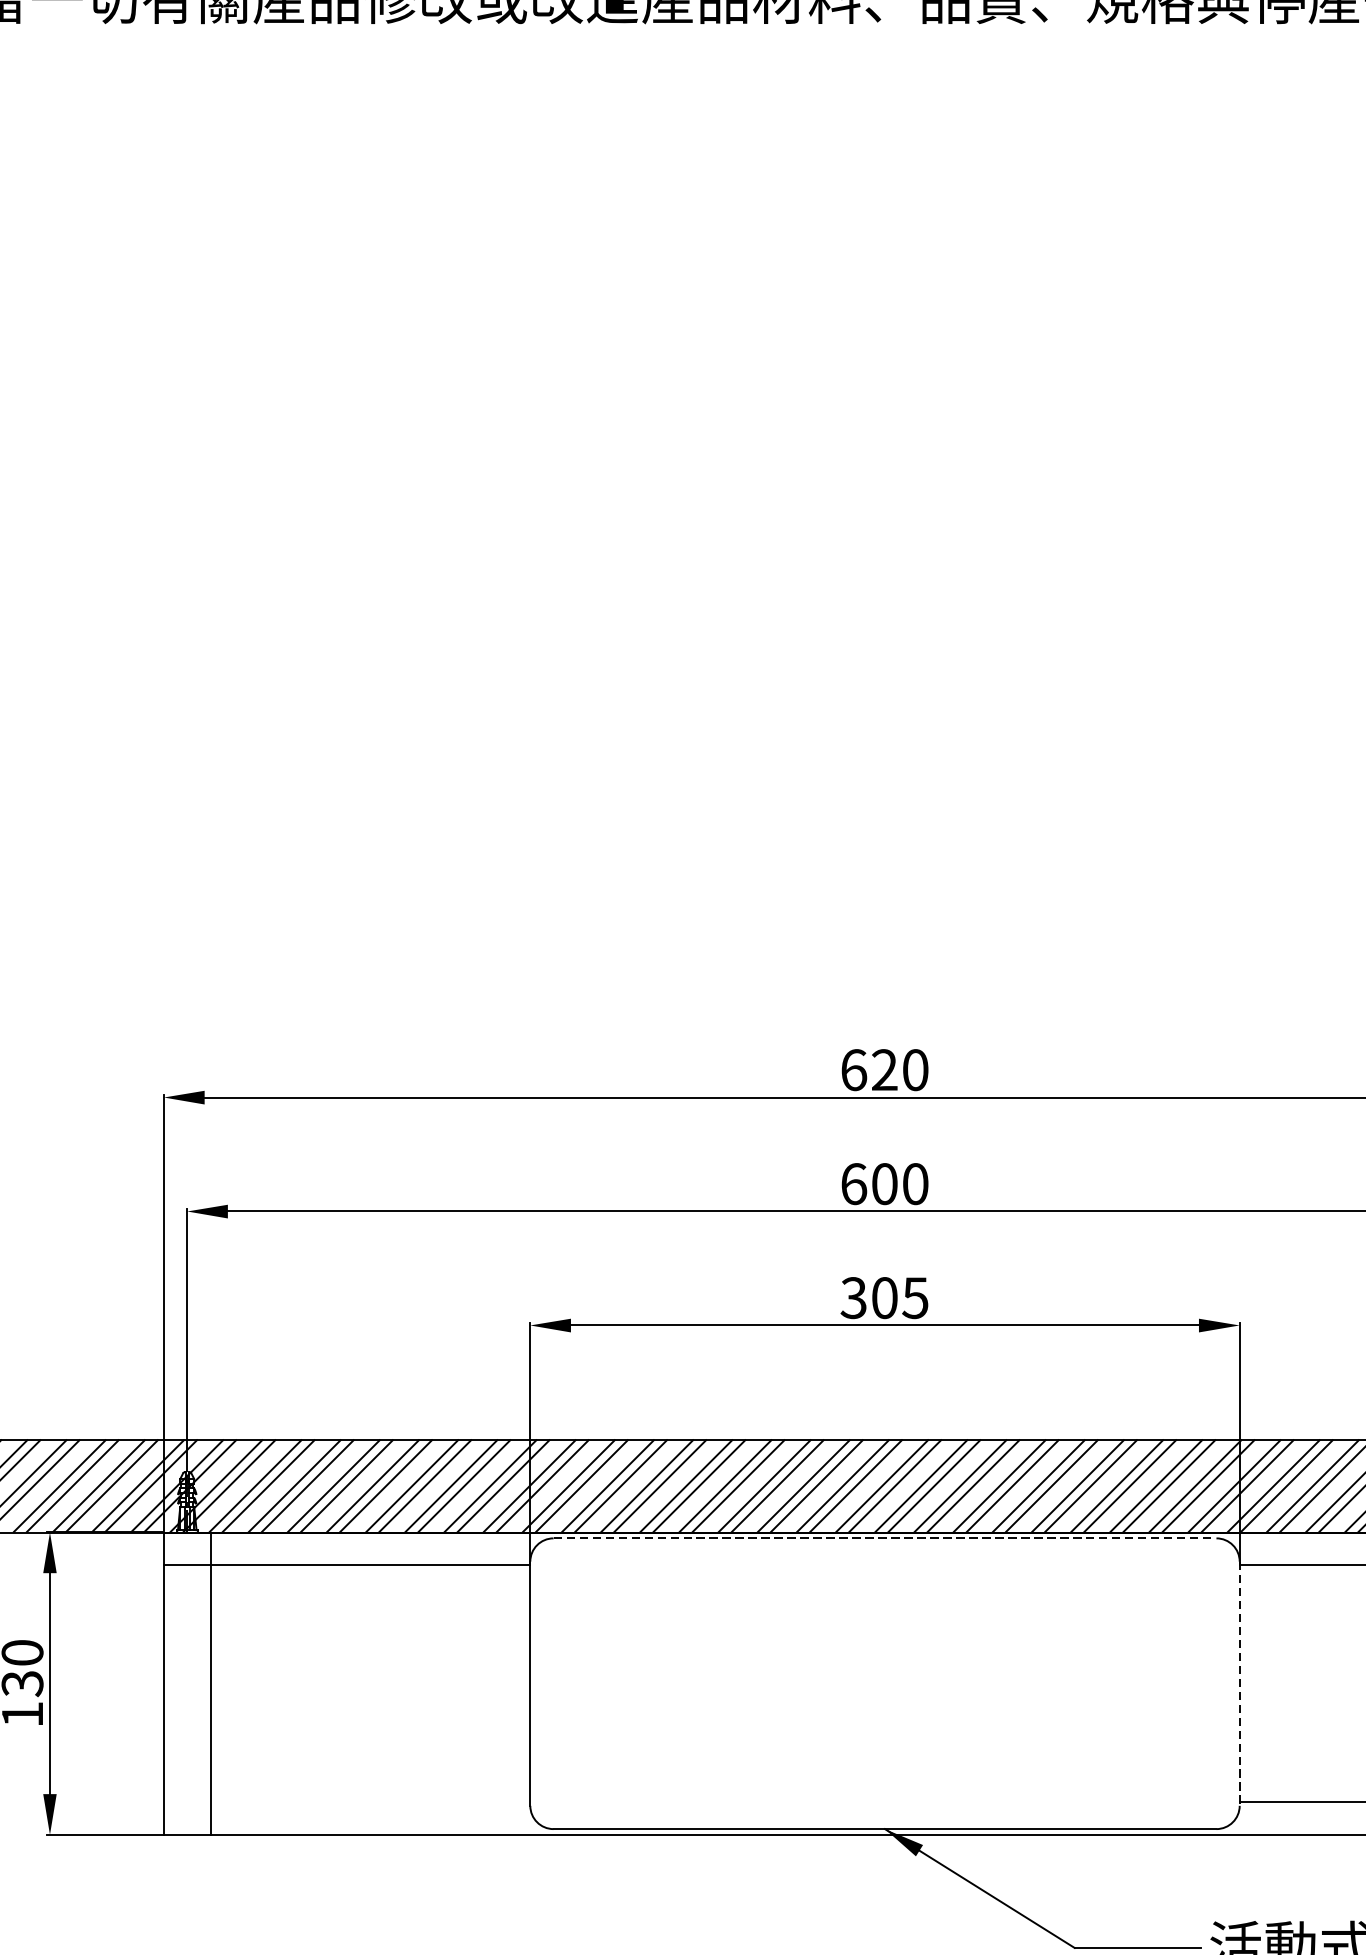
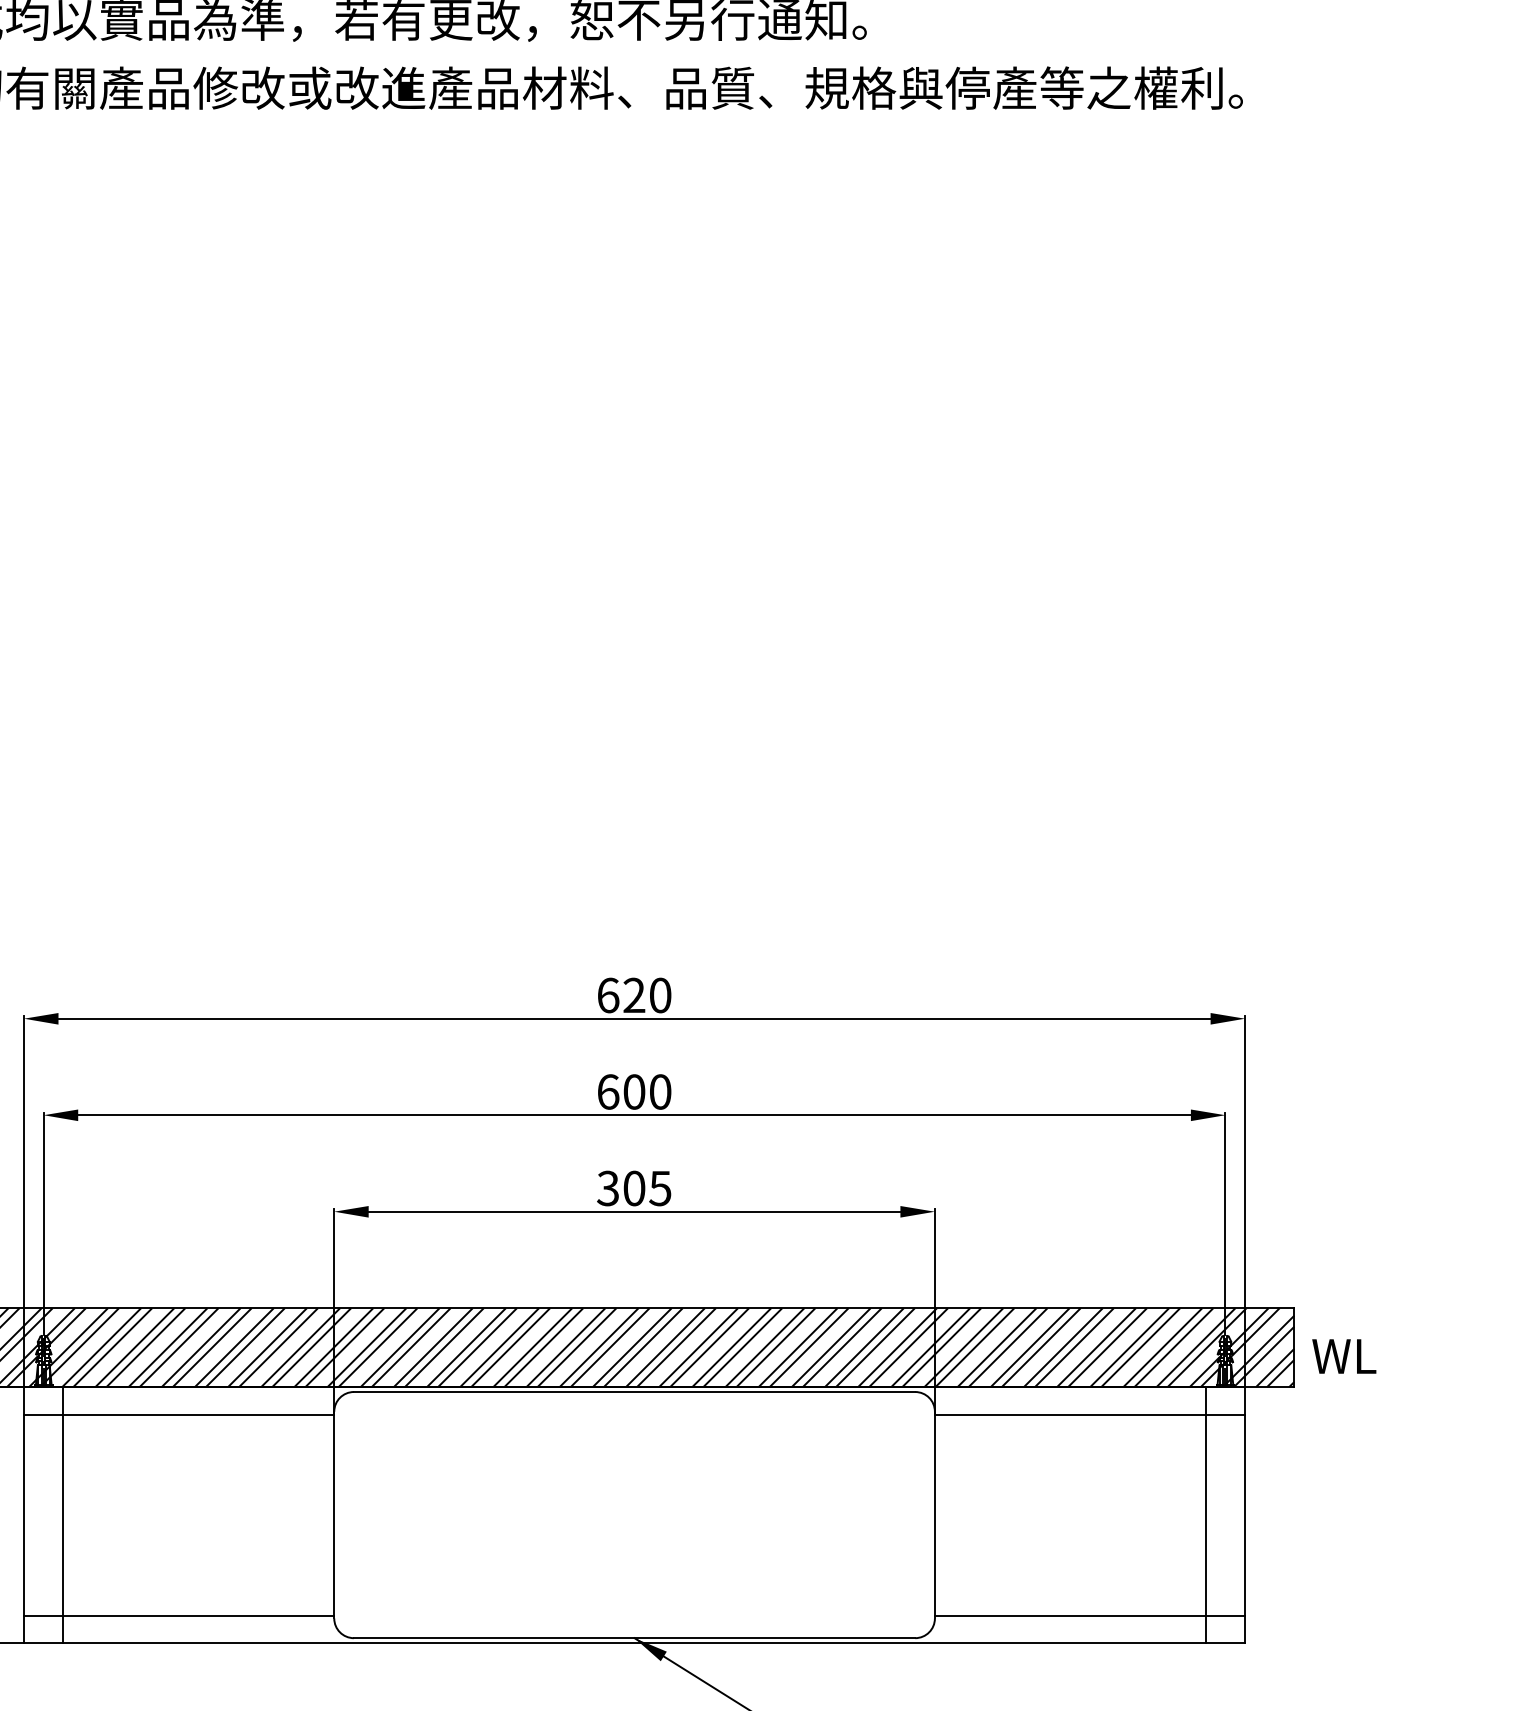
line: (884, 1538) -> (634, 1392), dashed -> solid
line: (1239, 1684) -> (934, 1515), dashed -> solid
line: (347, 1802) -> (179, 1615), added

